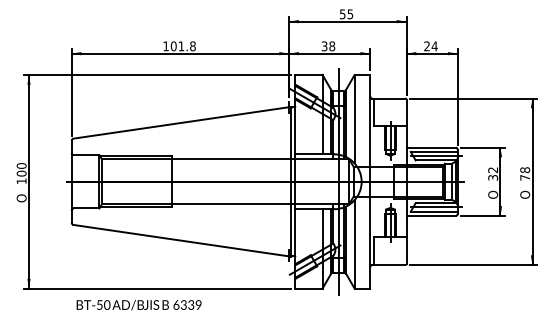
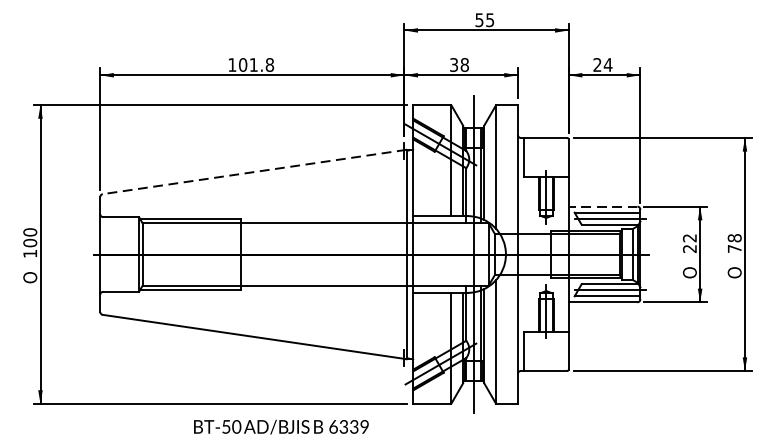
line: (182, 122) -> (255, 171), solid -> dashed
line: (431, 147) -> (603, 206), solid -> dashed
text: (493, 177) -> (690, 248), 32 -> 22
text: (138, 305) -> (280, 427), moved

